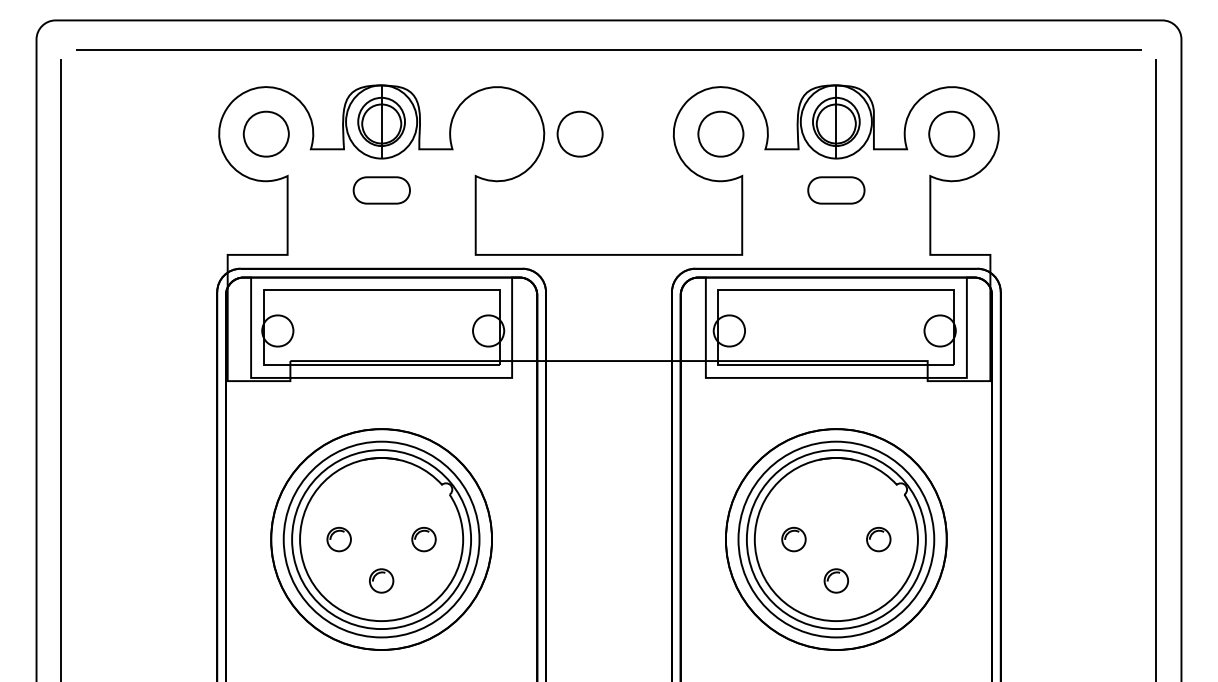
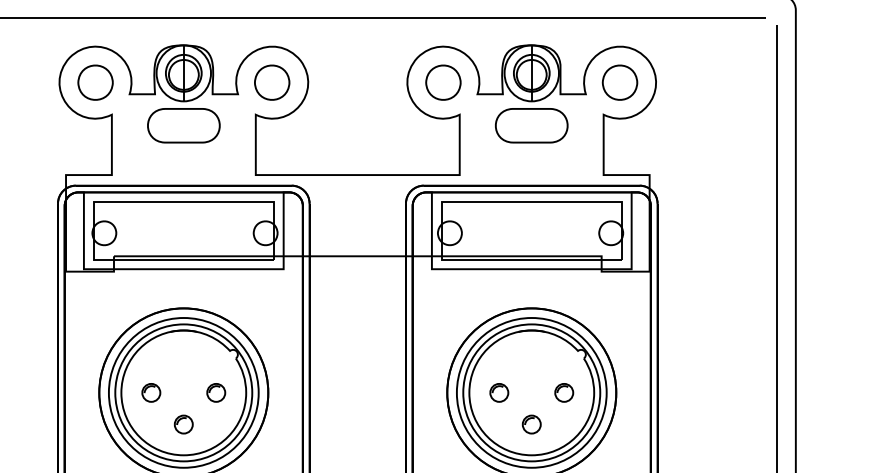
part: (579, 133) -> (271, 82), moved
part: (381, 190) -> (183, 125), size x1.67
part: (836, 190) -> (531, 125), size x1.67

